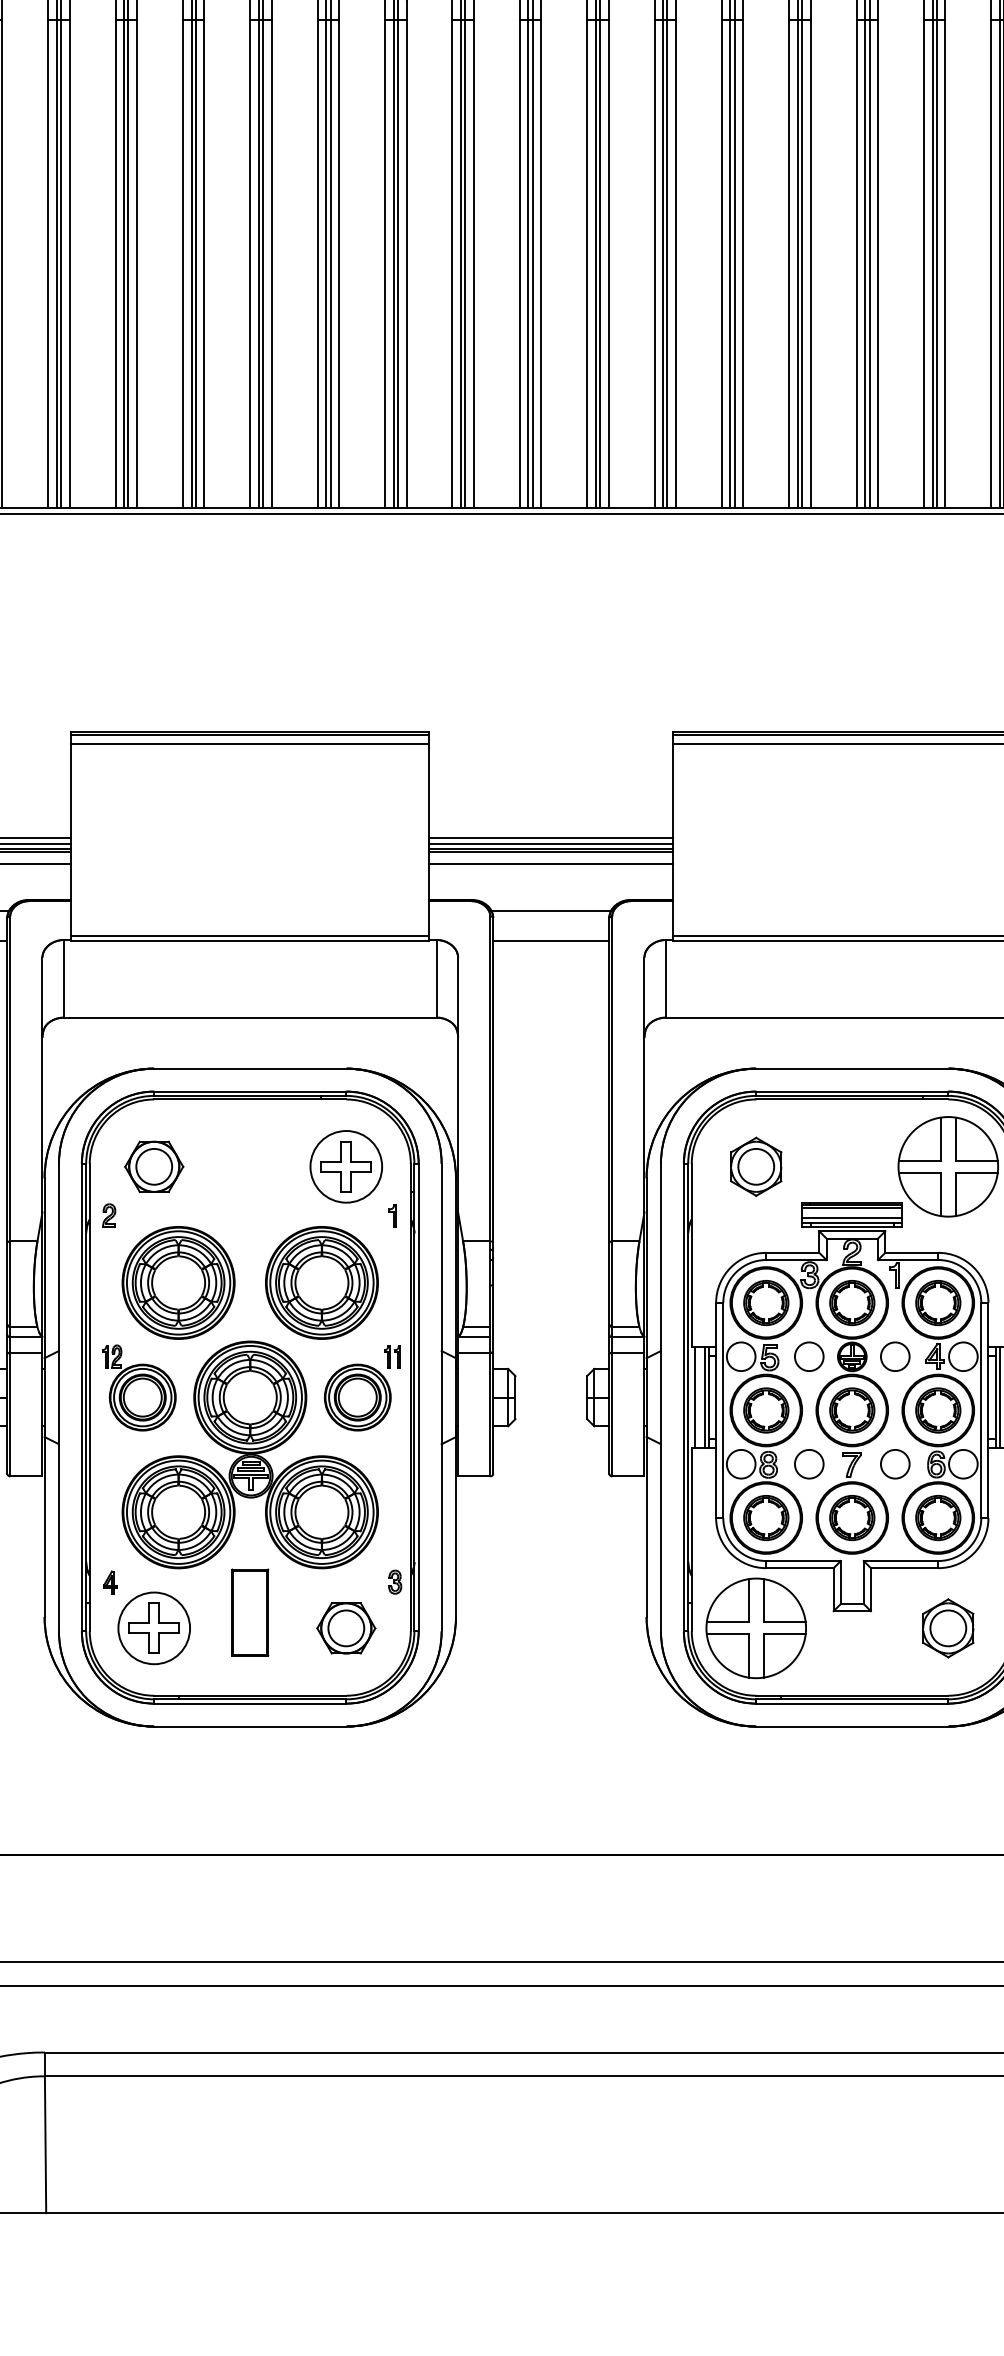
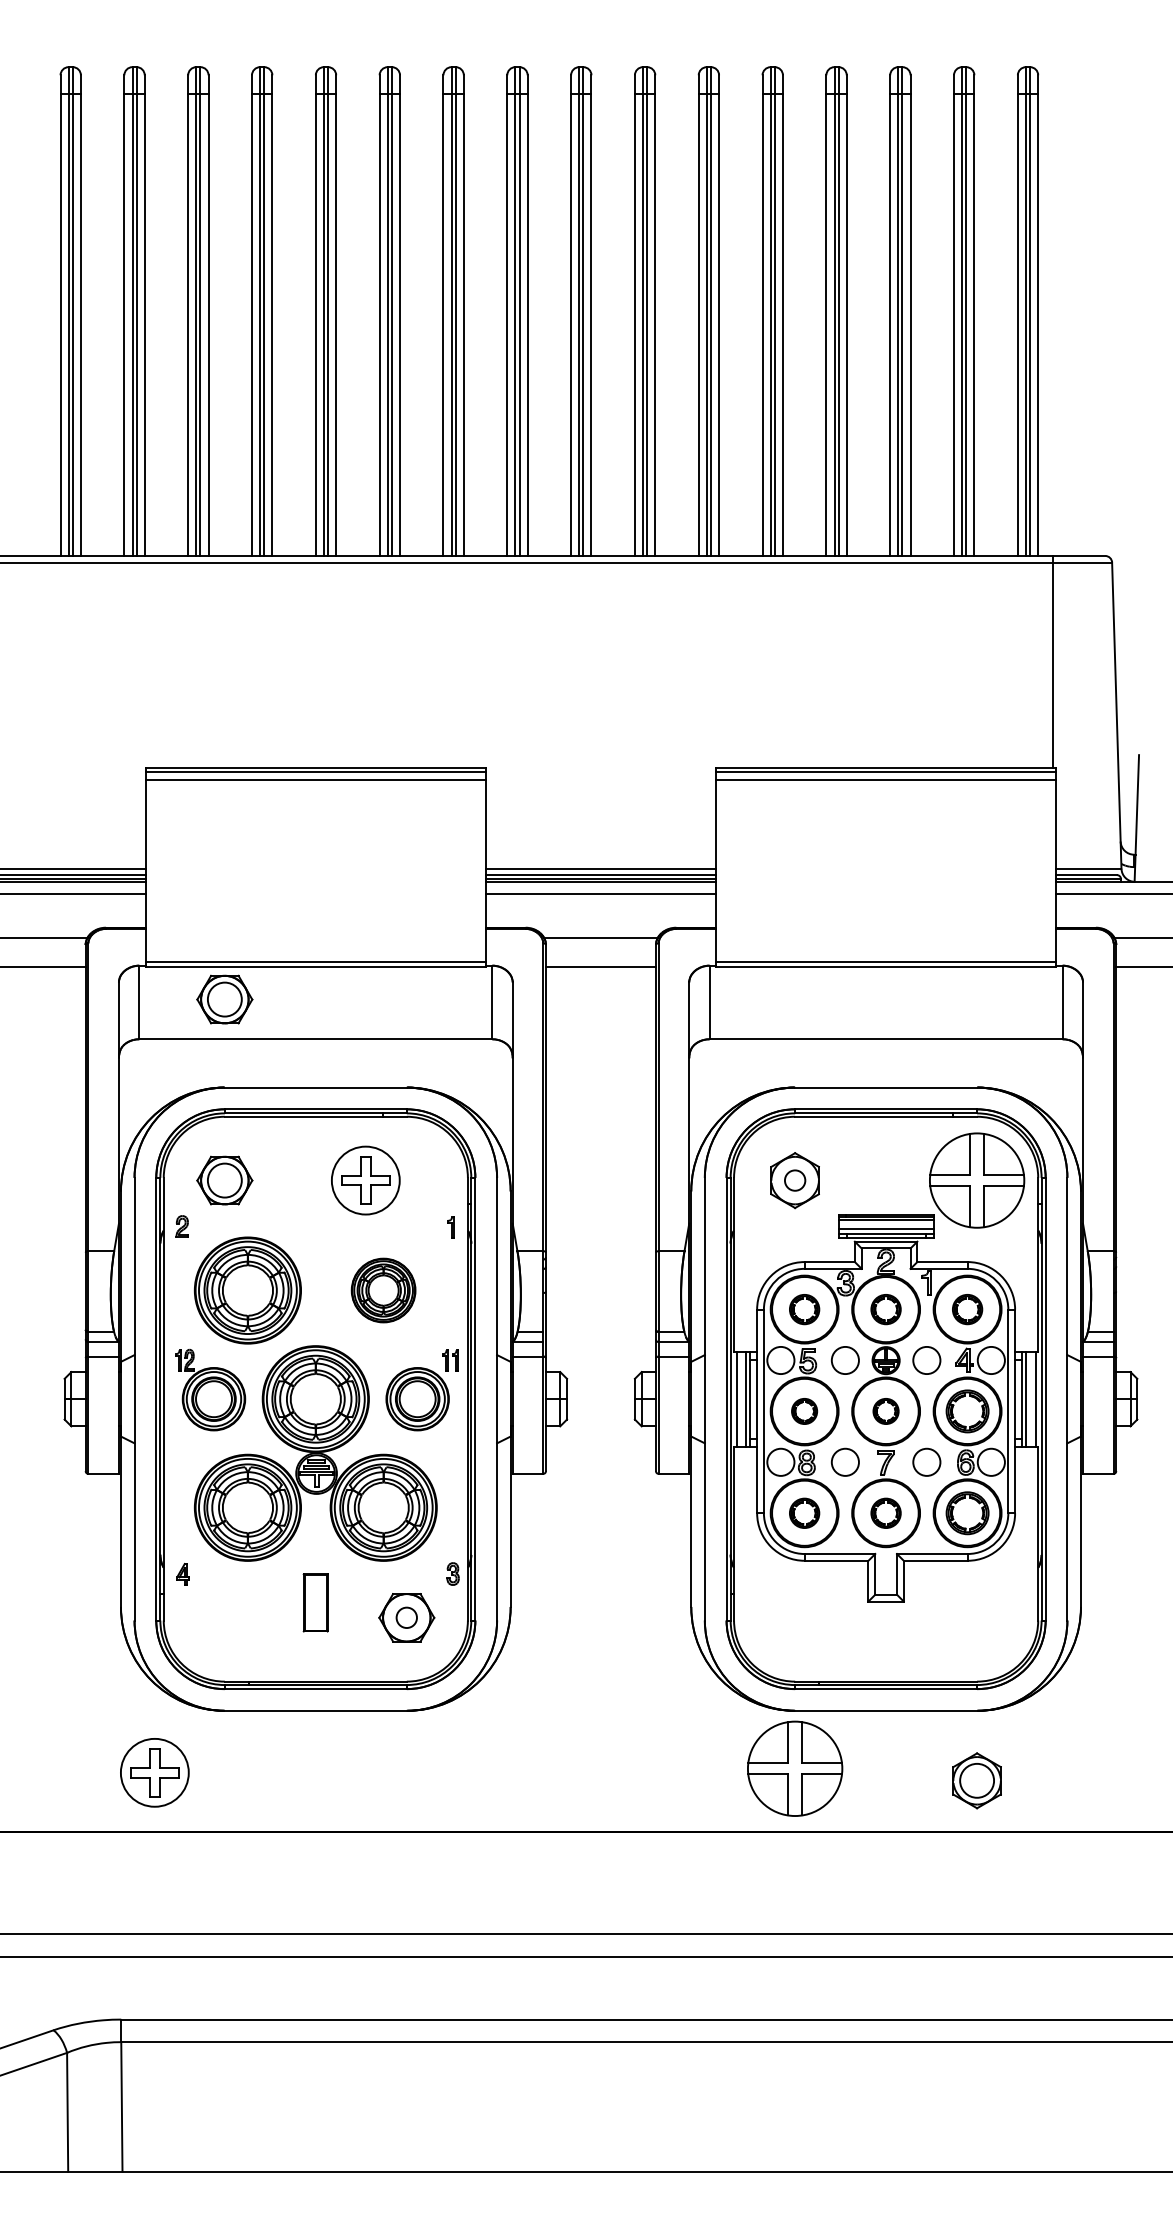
part: (153, 975) -> (224, 999), added
part: (346, 1166) -> (365, 1180), moved
circle: (756, 1166) -> (795, 1180), size x0.6
part: (321, 1282) -> (383, 1290), size x0.6
part: (766, 1302) -> (804, 1309), size x0.7
part: (851, 1302) -> (885, 1309), size x0.7
part: (938, 1302) -> (967, 1309), size x0.7
part: (766, 1410) -> (804, 1411), size x0.6
part: (851, 1410) -> (885, 1411), size x0.6
part: (766, 1518) -> (804, 1513), size x0.7
part: (851, 1518) -> (885, 1513), size x0.7
part: (249, 1612) -> (315, 1602), size x0.7
part: (153, 1628) -> (154, 1772), moved
circle: (346, 1628) -> (406, 1617), size x0.6
part: (756, 1628) -> (795, 1768), moved
part: (947, 1628) -> (976, 1780), moved

